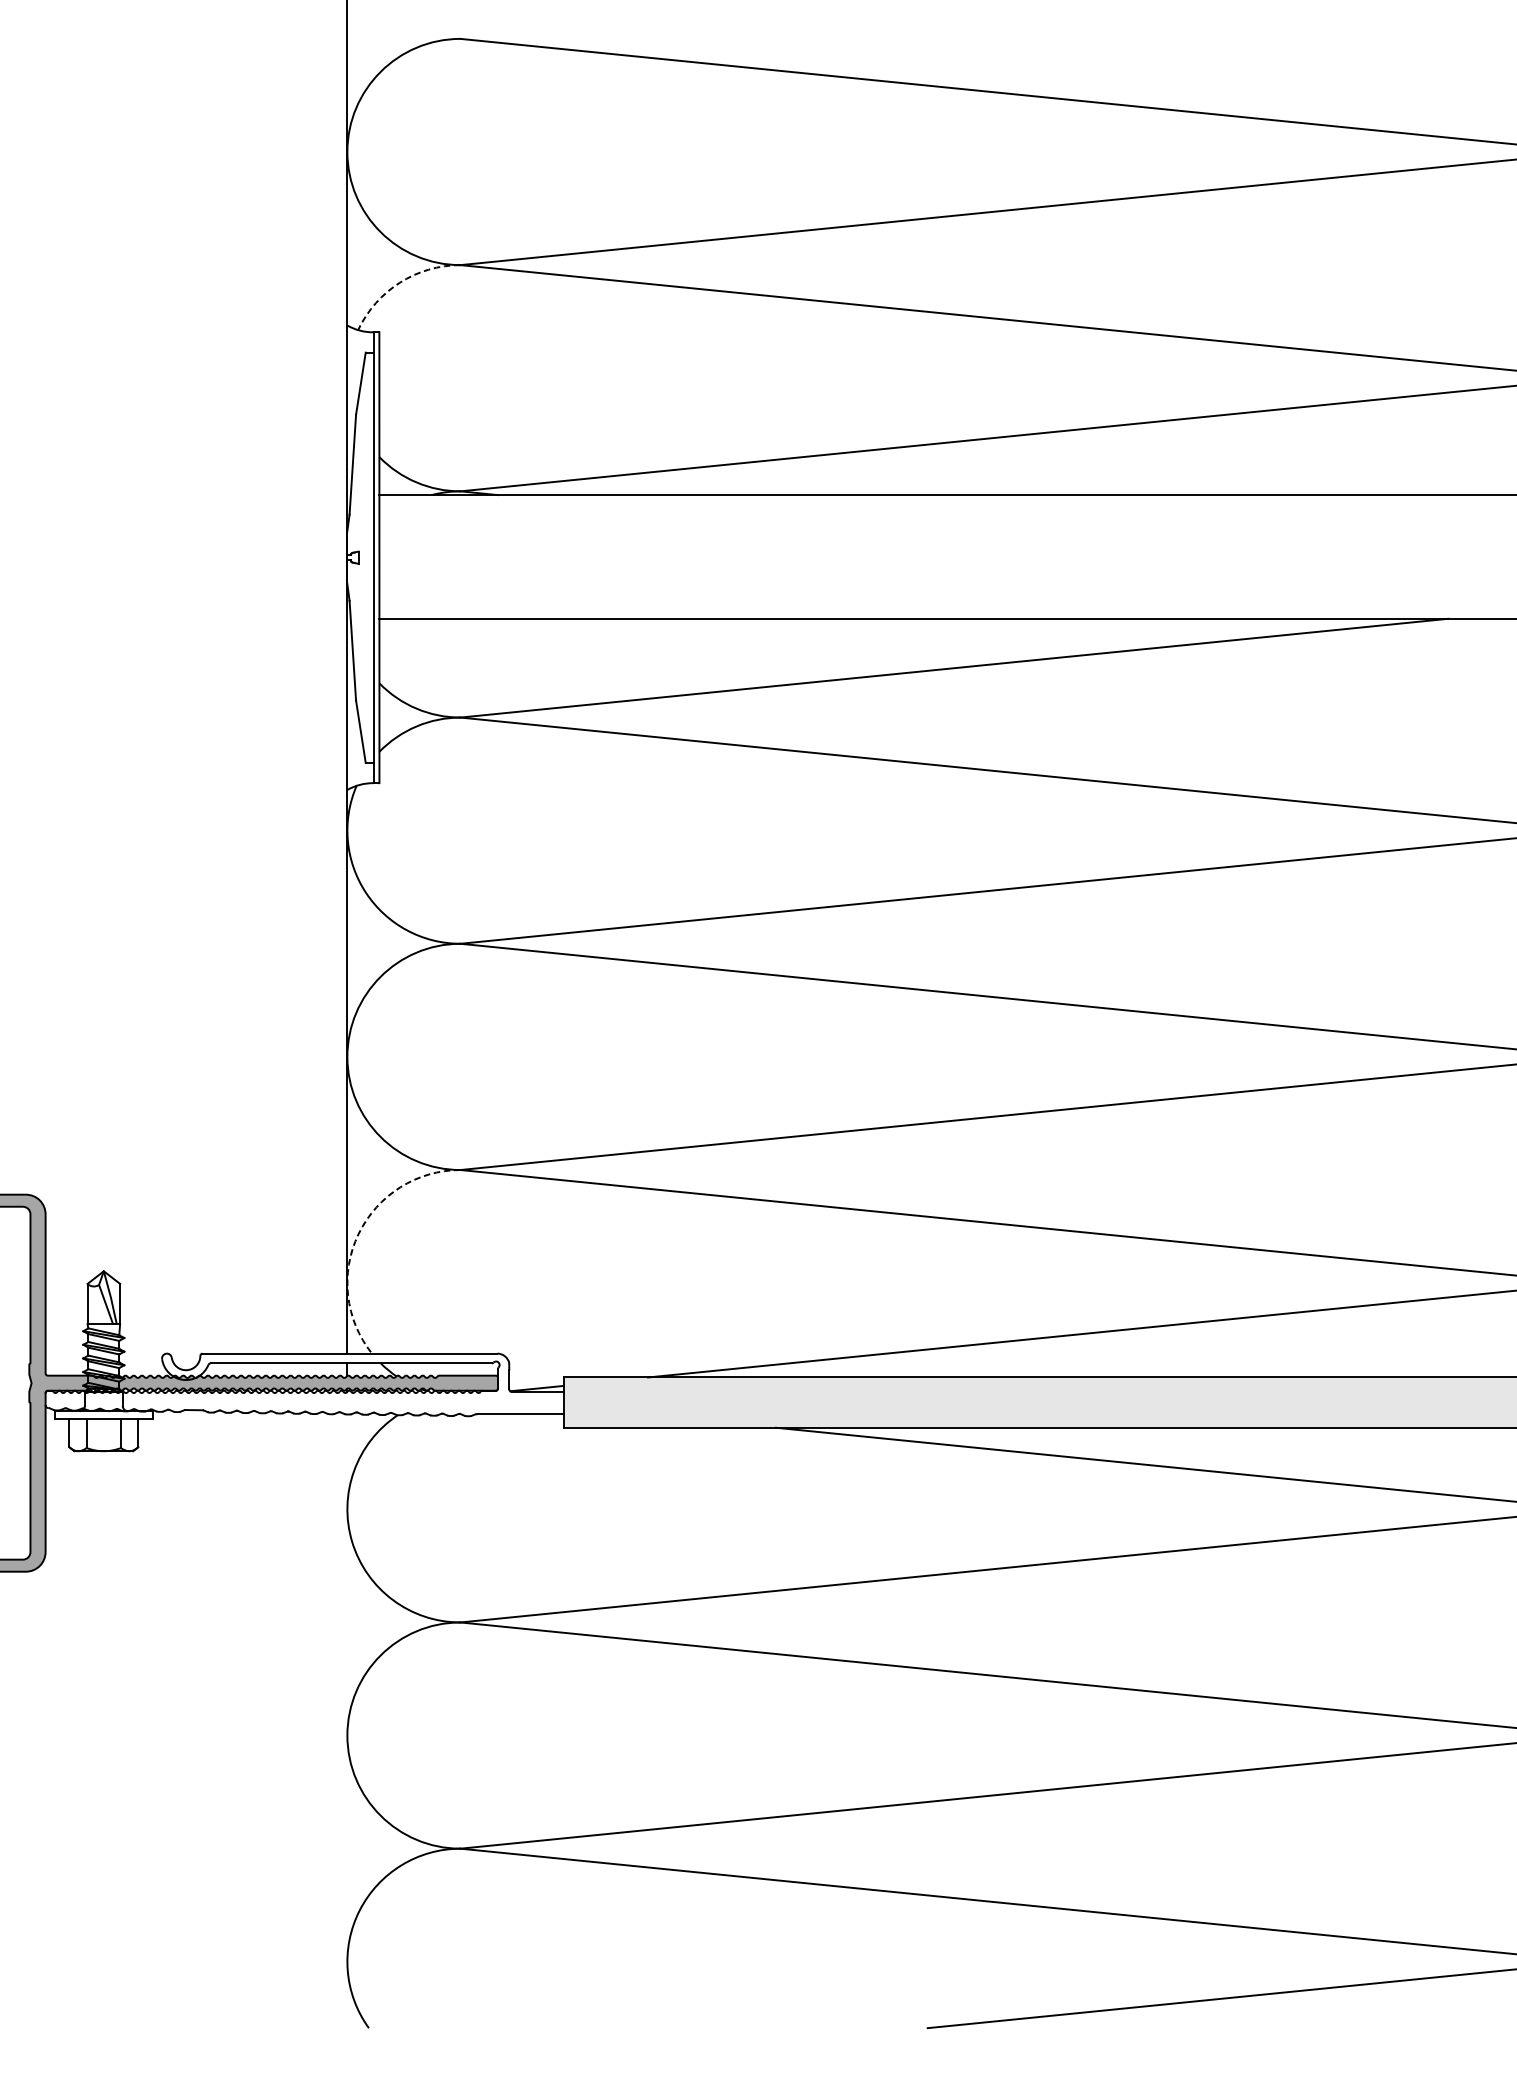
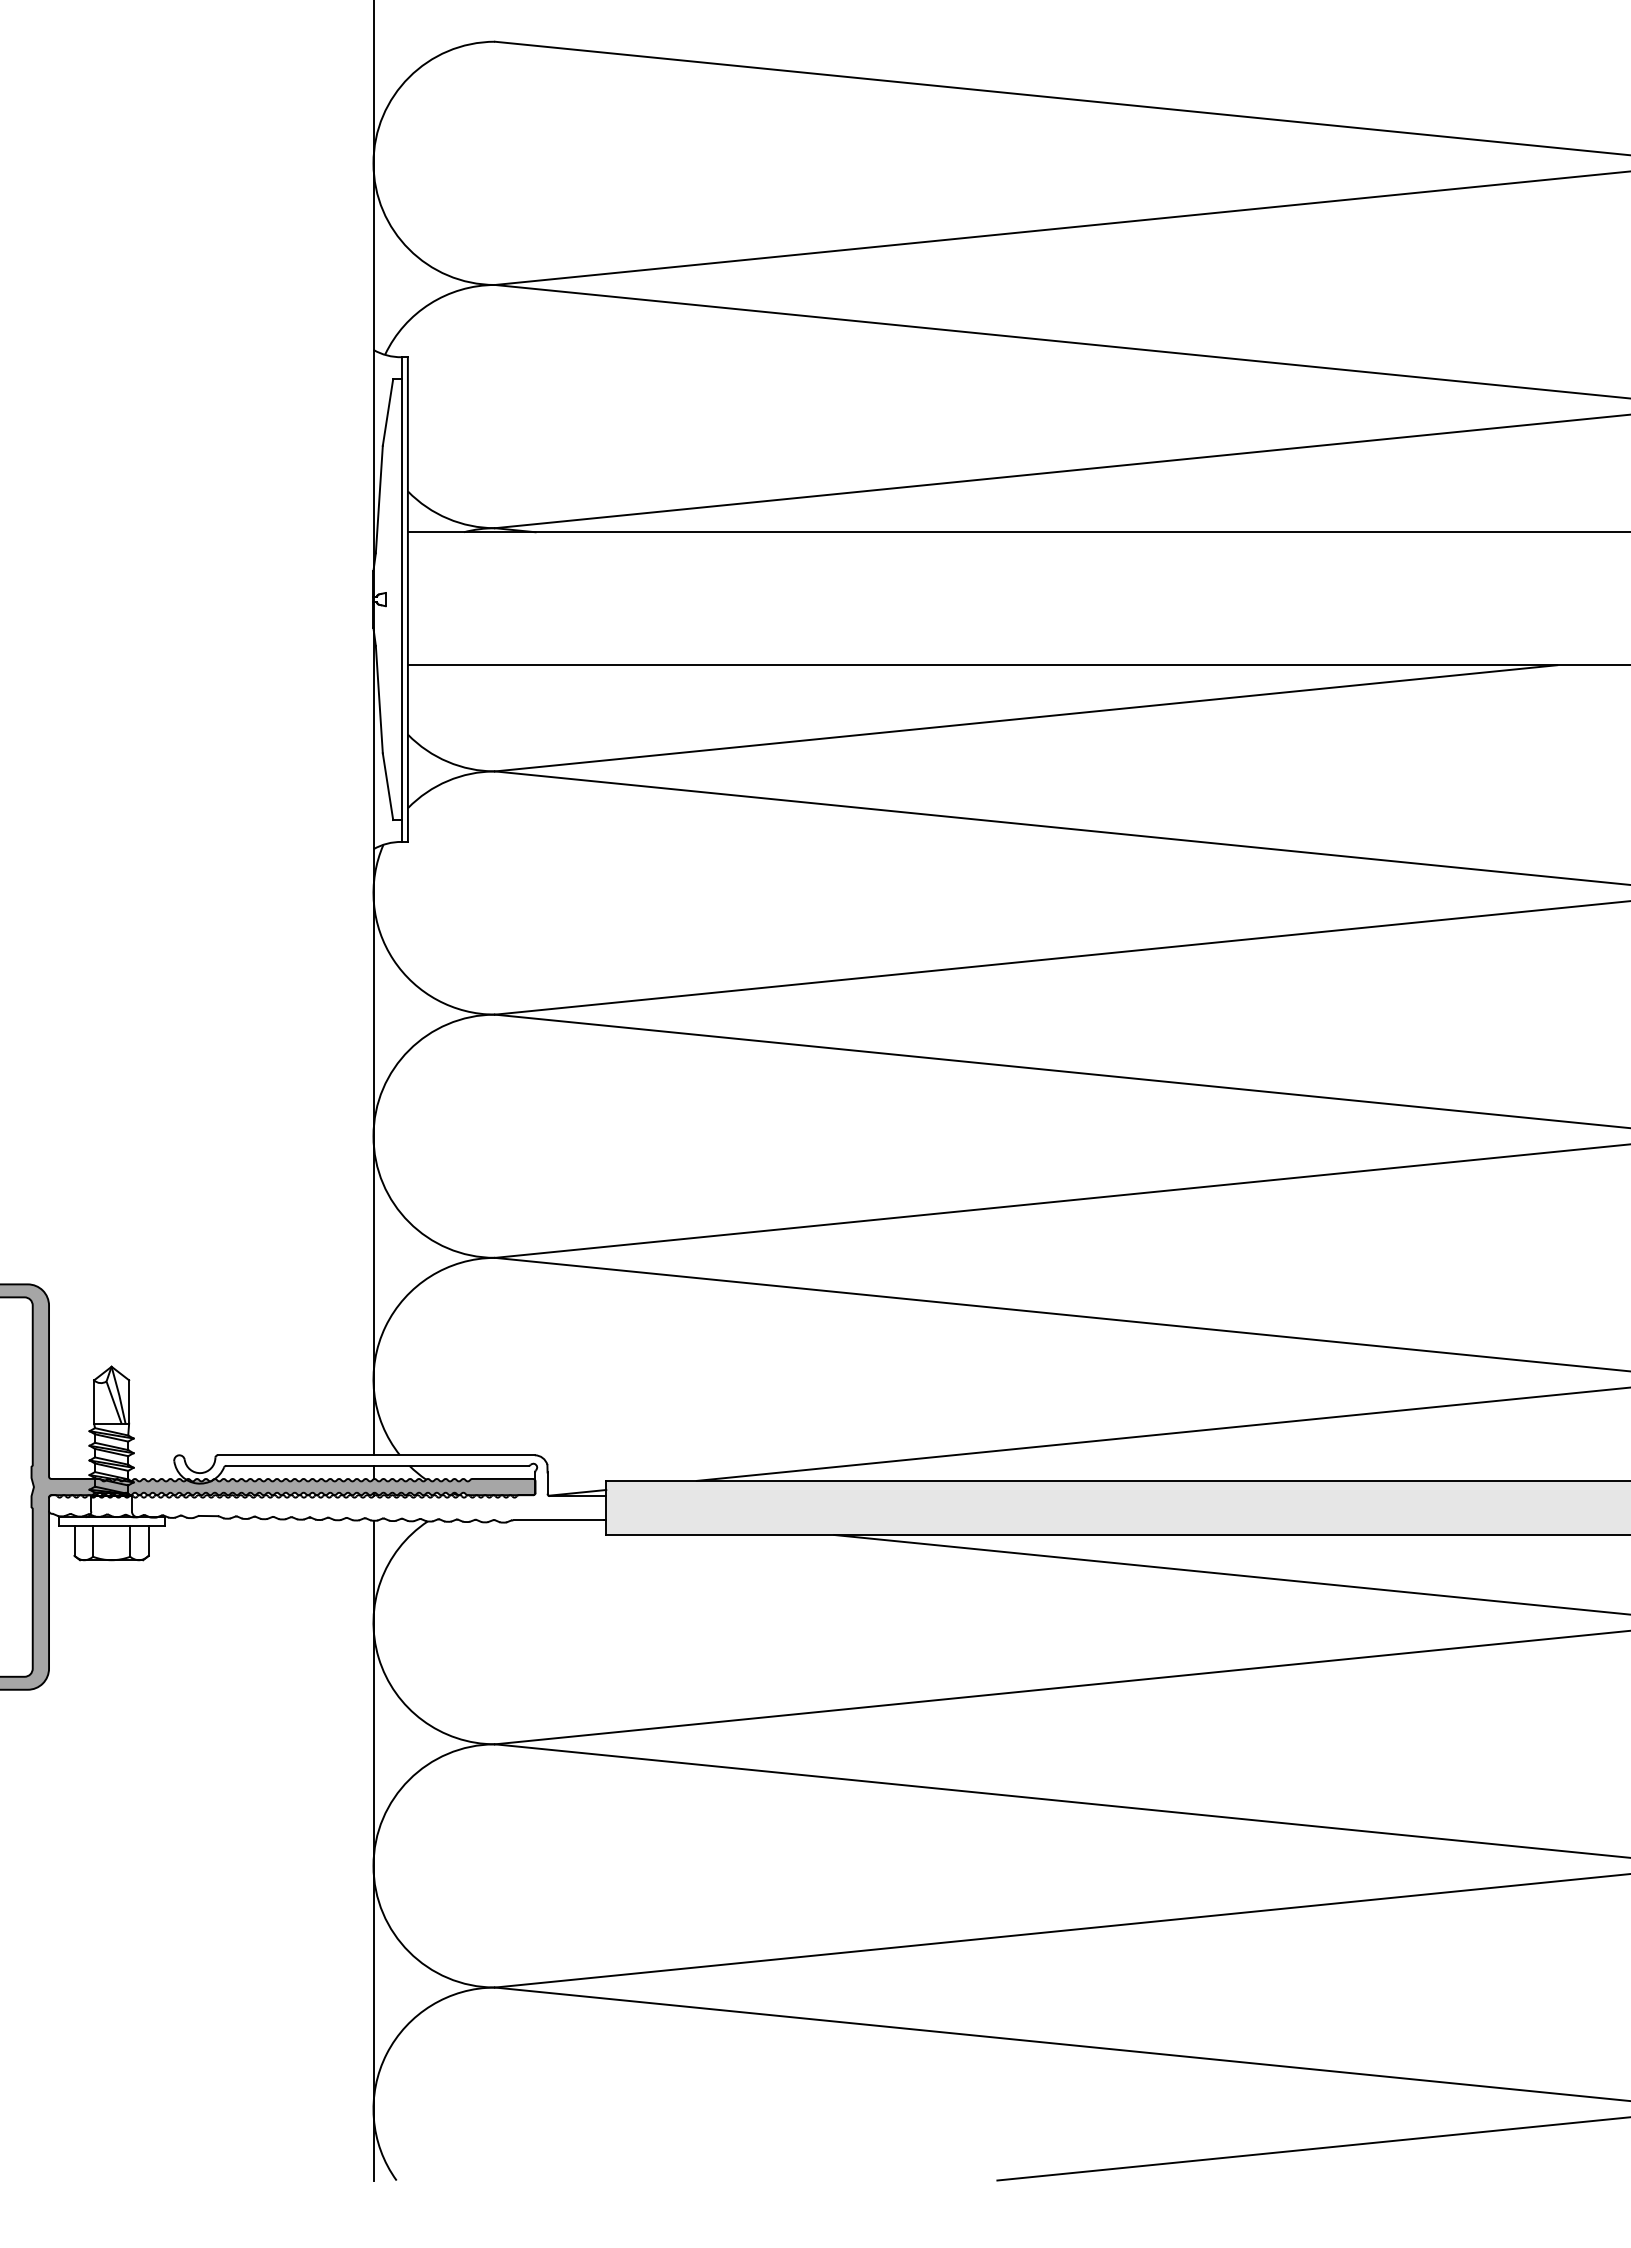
arc: (400, 282) -> (430, 303), dashed -> solid
arc: (358, 1233) -> (385, 1326), dashed -> solid
line: (347, 1721) -> (373, 1850), added

